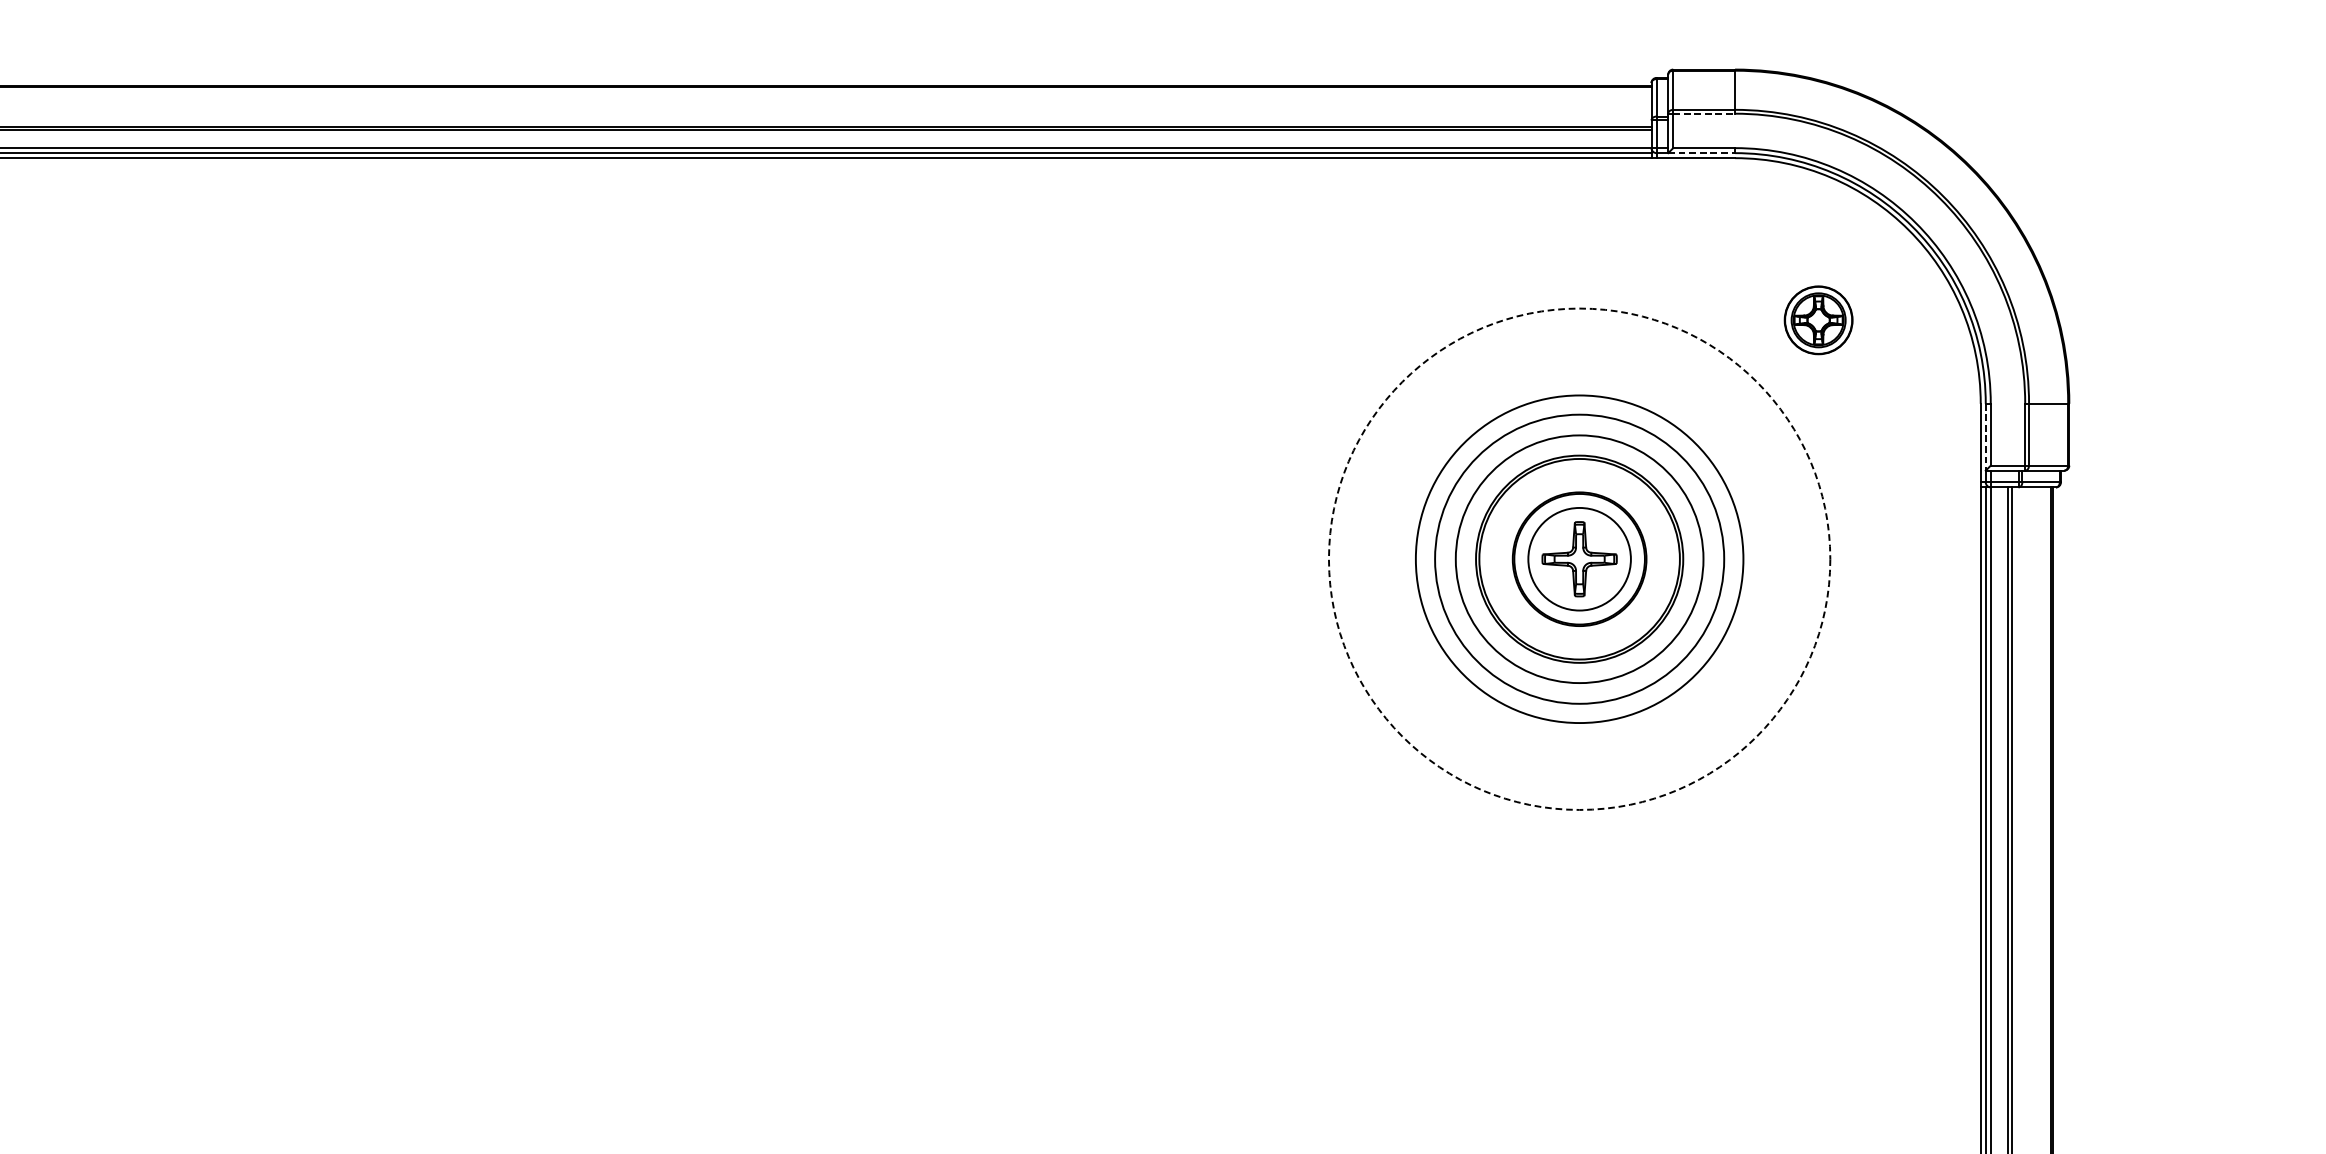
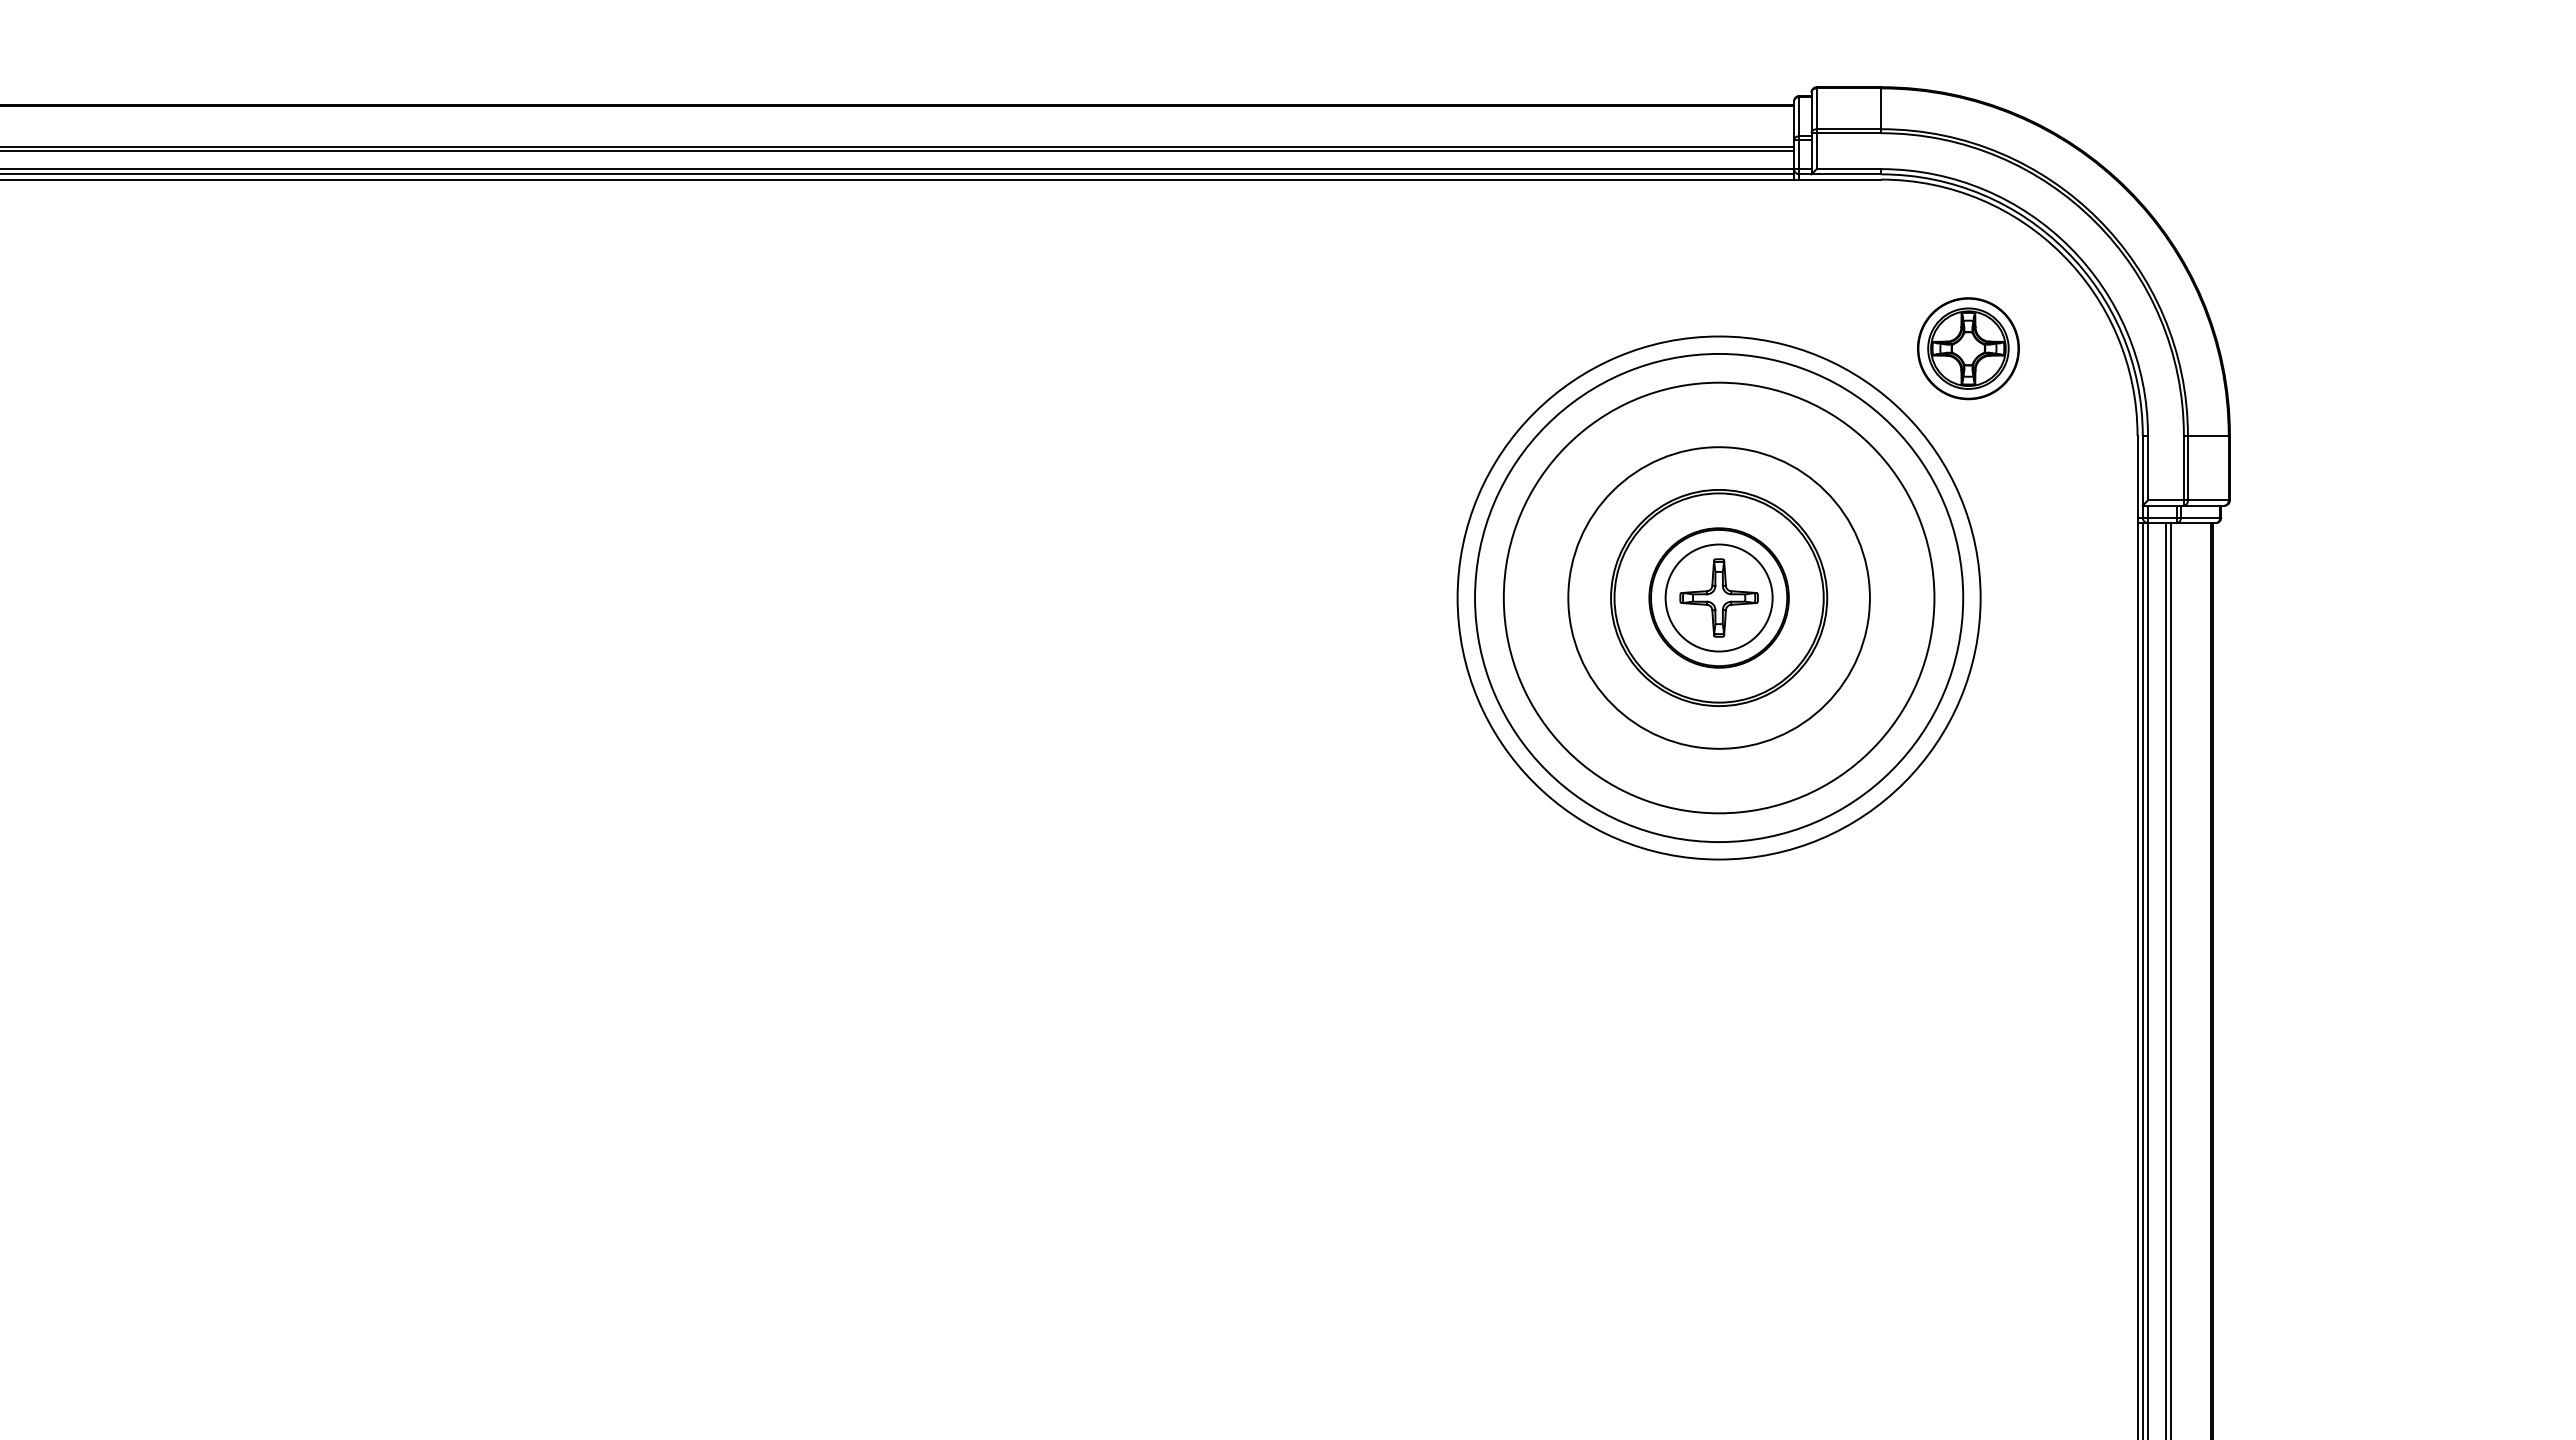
line: (1704, 113) -> (1849, 133), dashed -> solid
line: (1701, 153) -> (1846, 174), dashed -> solid
part: (1818, 320) -> (1968, 348), size x1.43
line: (1985, 437) -> (2142, 470), dashed -> solid
circle: (1579, 558) -> (1718, 597), dashed -> solid
circle: (1579, 558) -> (1718, 597), size x1.67
circle: (1580, 558) -> (1719, 597), size x1.43

